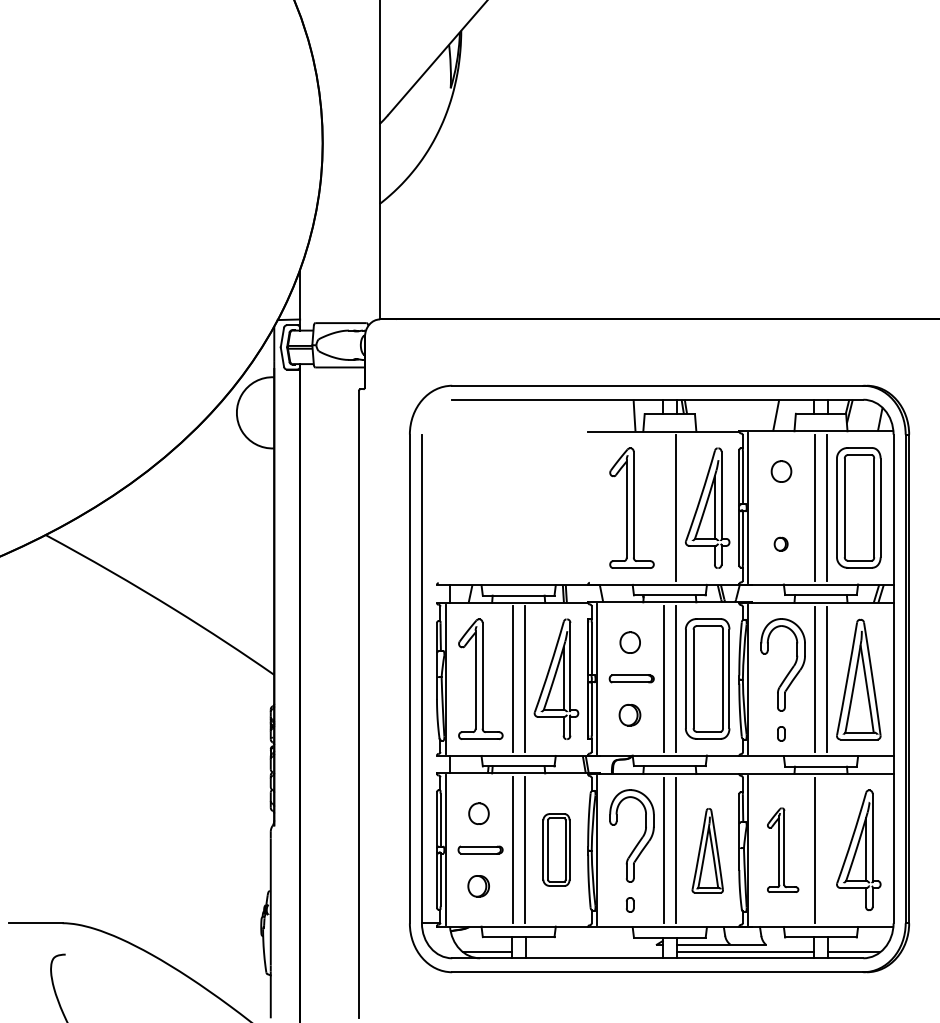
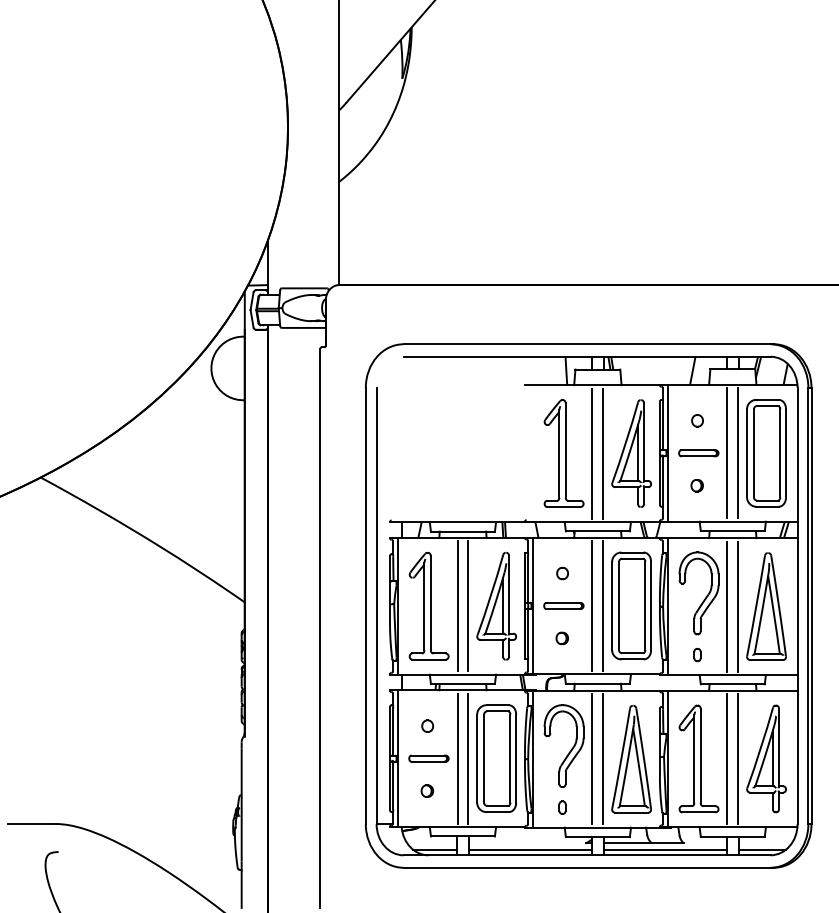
part: (781, 471) -> (697, 420), size x0.62
part: (782, 507) -> (698, 452), added
line: (663, 508) -> (592, 453), added
part: (630, 642) -> (562, 573), size x0.62
part: (629, 715) -> (561, 638), size x0.62
part: (479, 813) -> (427, 726), size x0.62
part: (556, 849) -> (496, 758), size x1.67
part: (782, 849) -> (698, 758), size x1.43
part: (707, 850) -> (631, 759), size x1.43
line: (827, 850) -> (738, 759), added
part: (478, 886) -> (427, 791), size x0.62
line: (593, 952) -> (529, 850), added

